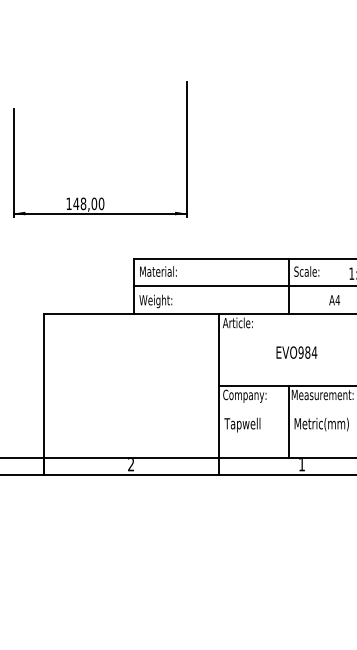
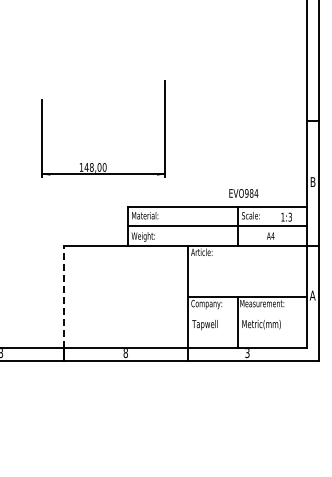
text: (296, 352) -> (243, 193), moved
line: (43, 384) -> (63, 296), solid -> dashed
text: (130, 464) -> (125, 353), 2 -> 8
text: (302, 464) -> (247, 353), 1 -> 3

